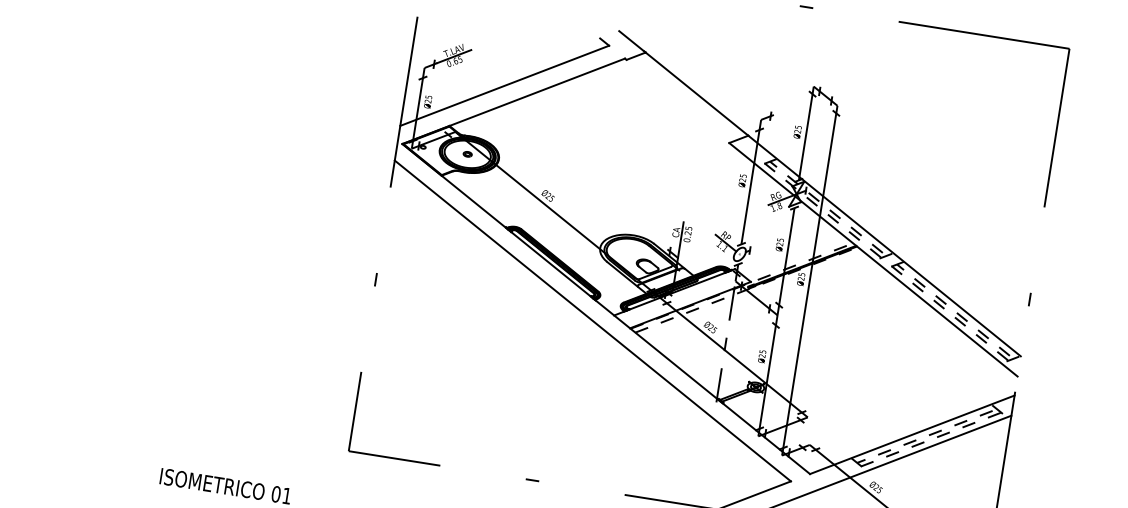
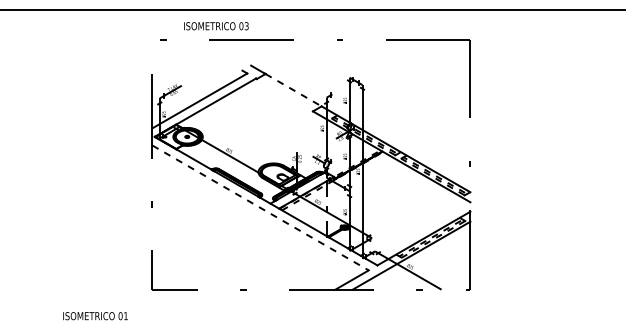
line: (698, 95) -> (294, 90), solid -> dashed
line: (592, 319) -> (260, 207), solid -> dashed

